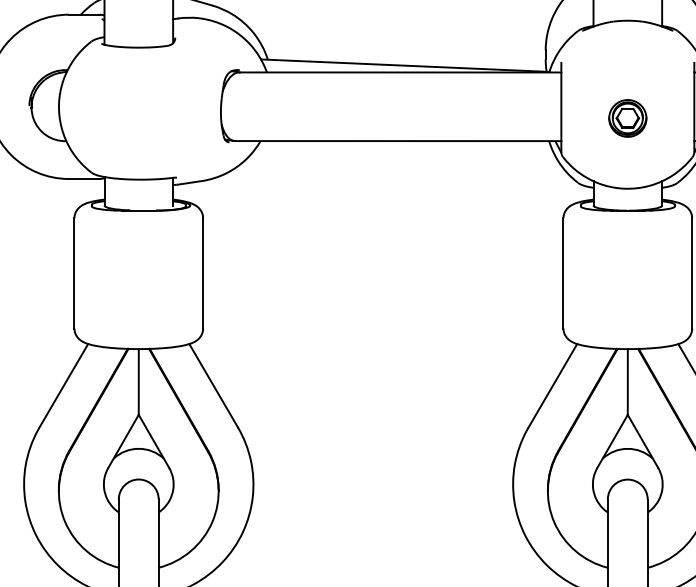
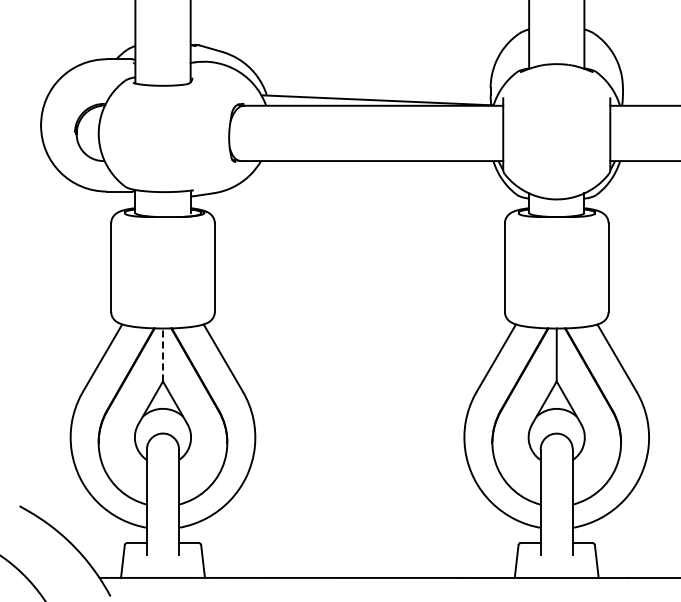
part: (627, 118) -> (556, 142), removed
line: (139, 381) -> (163, 354), solid -> dashed

